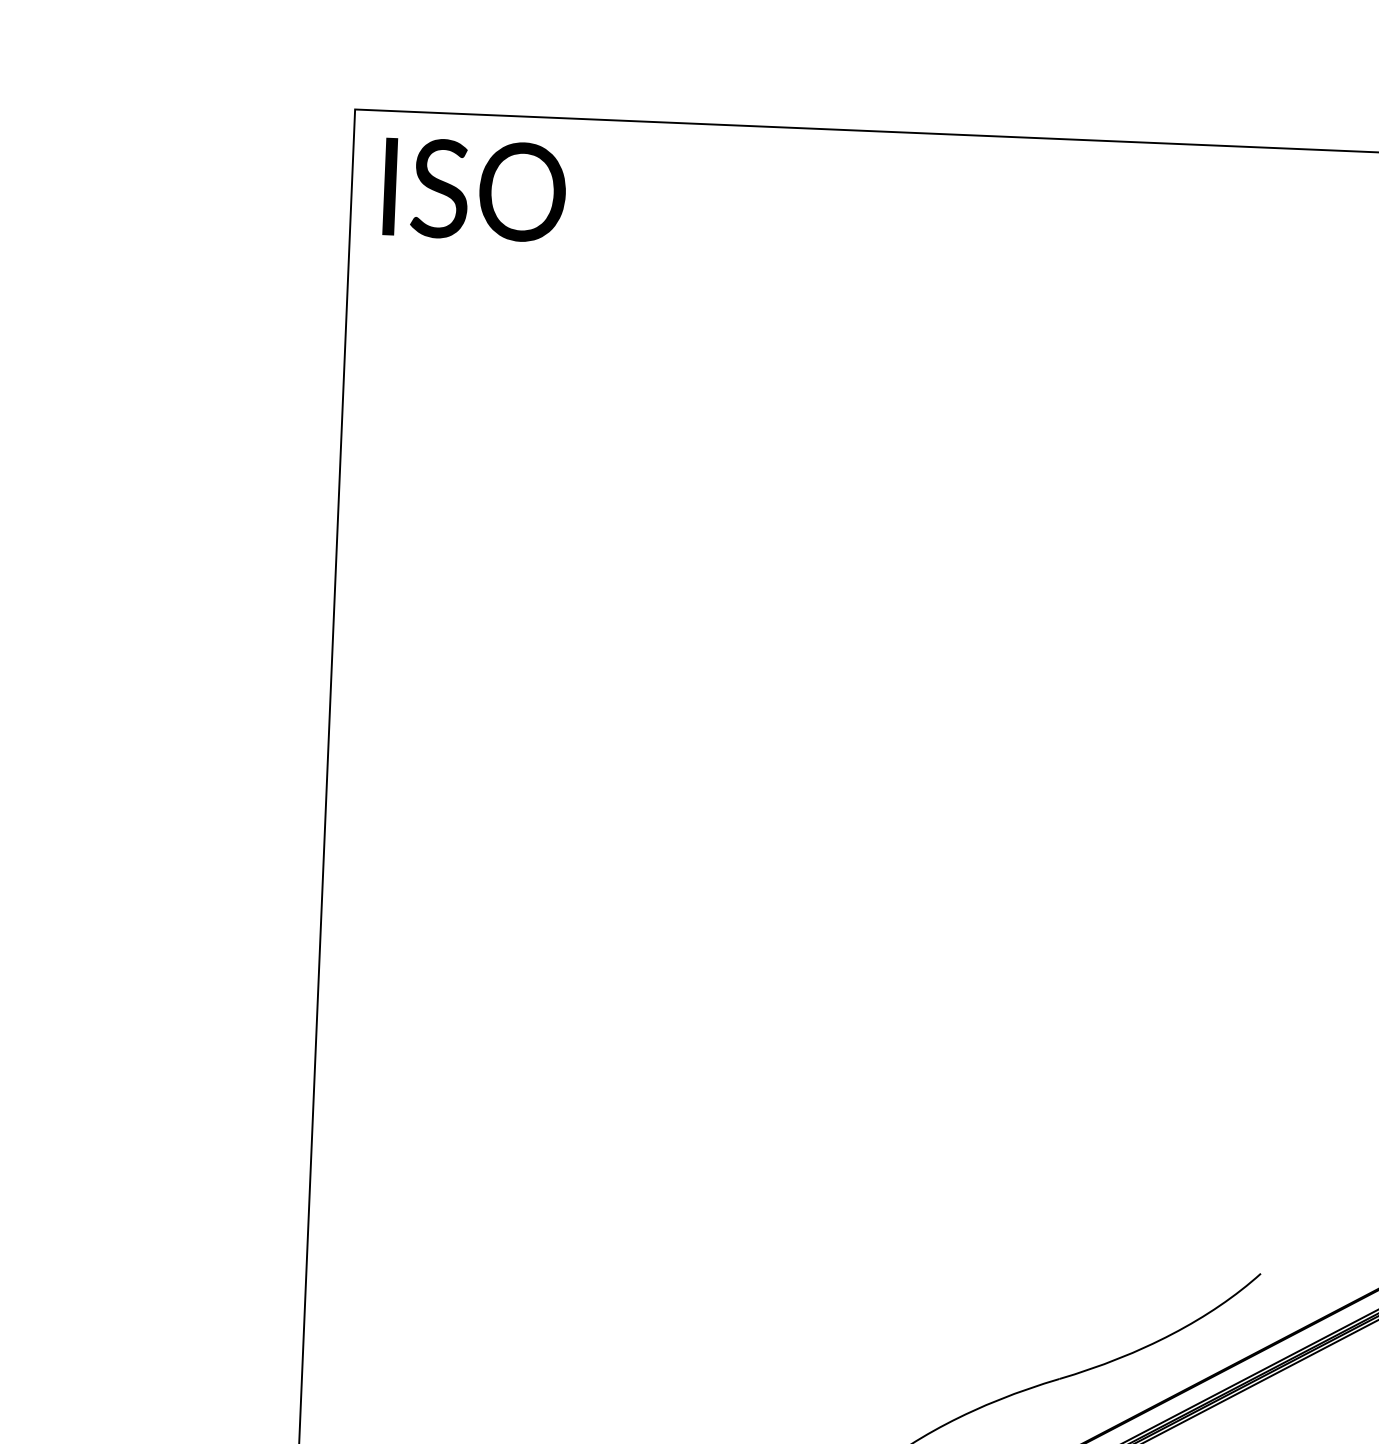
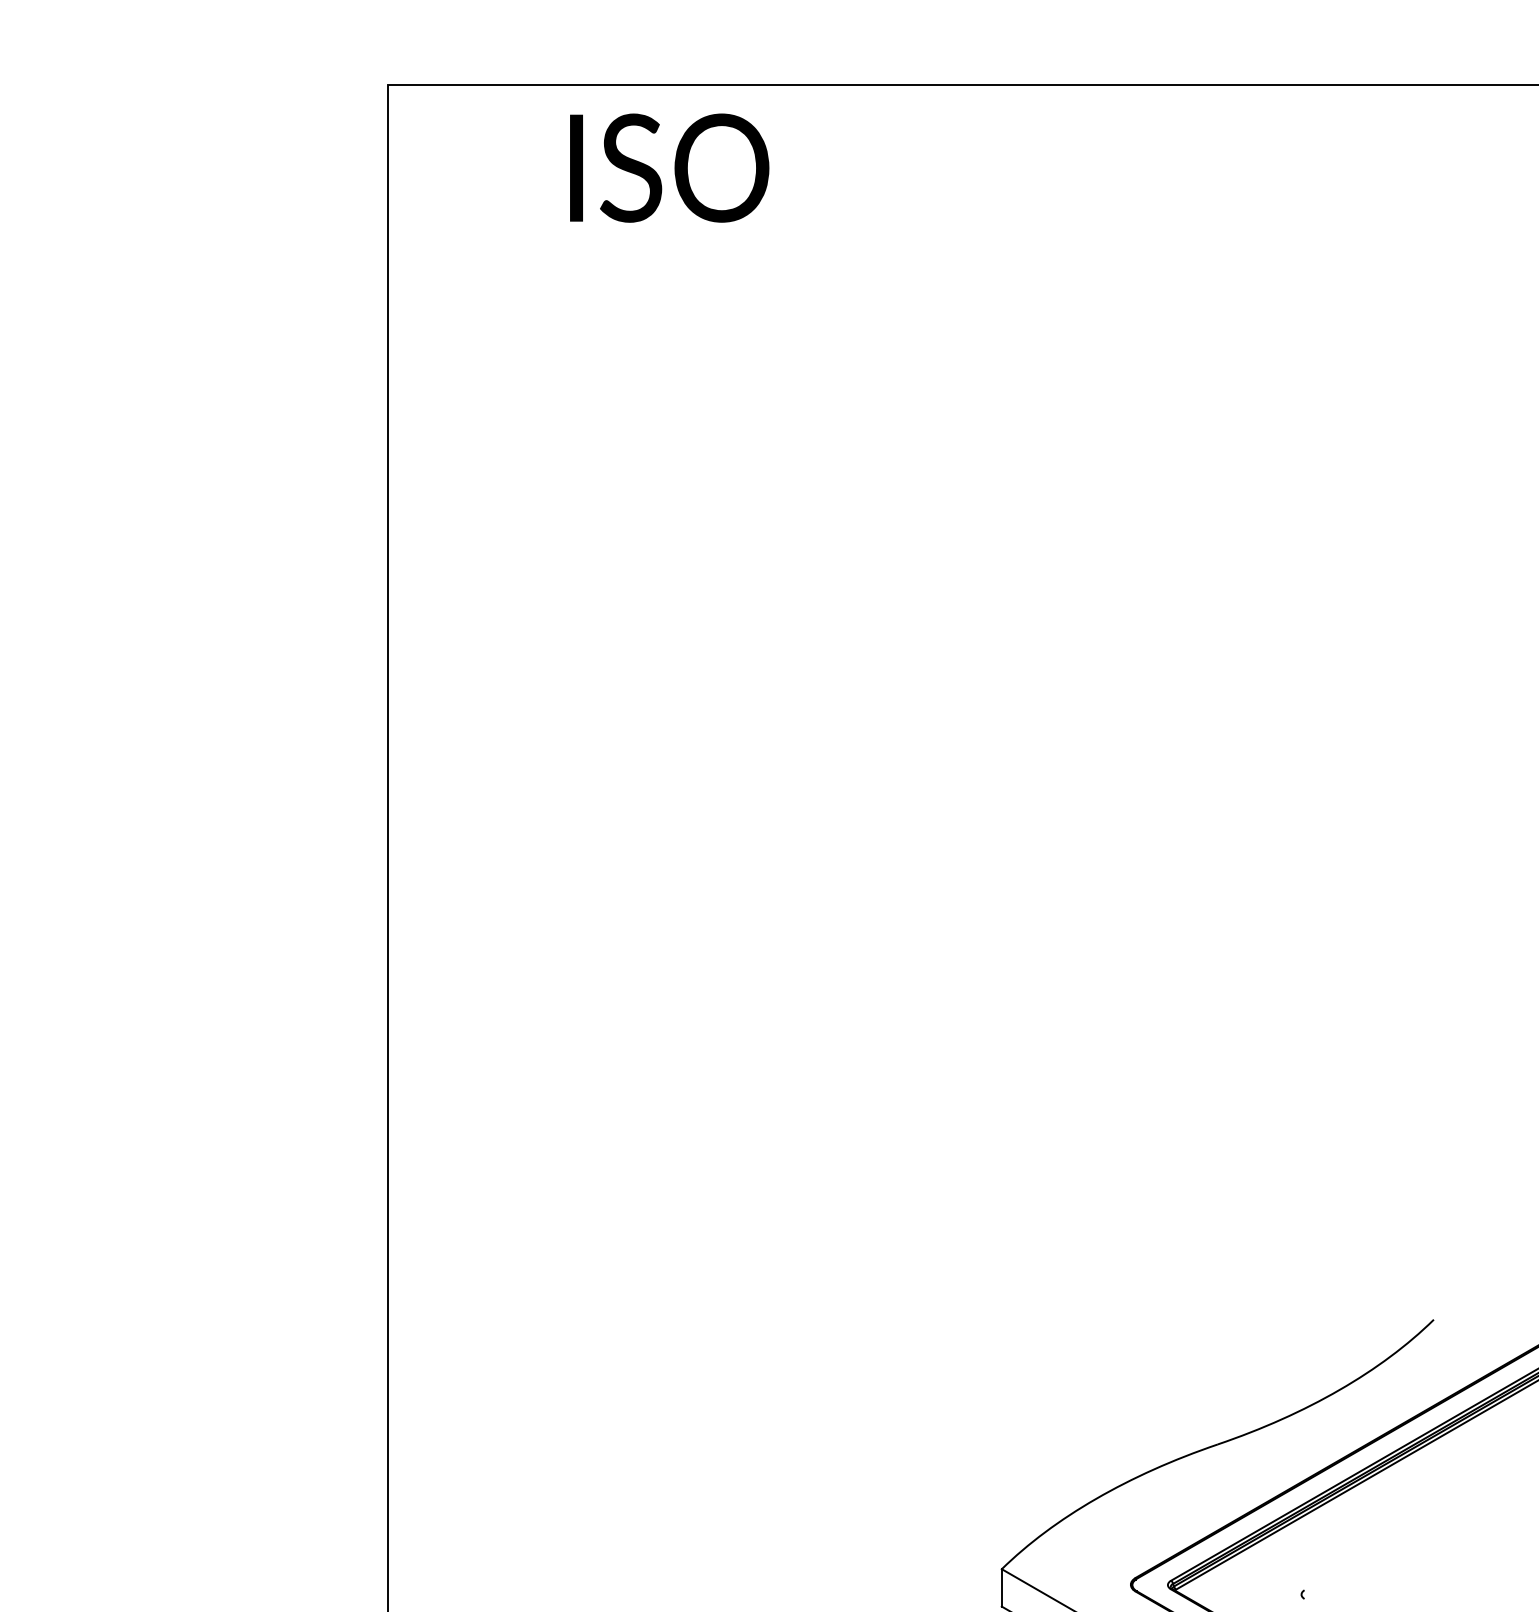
text: (474, 189) -> (669, 167), moved

